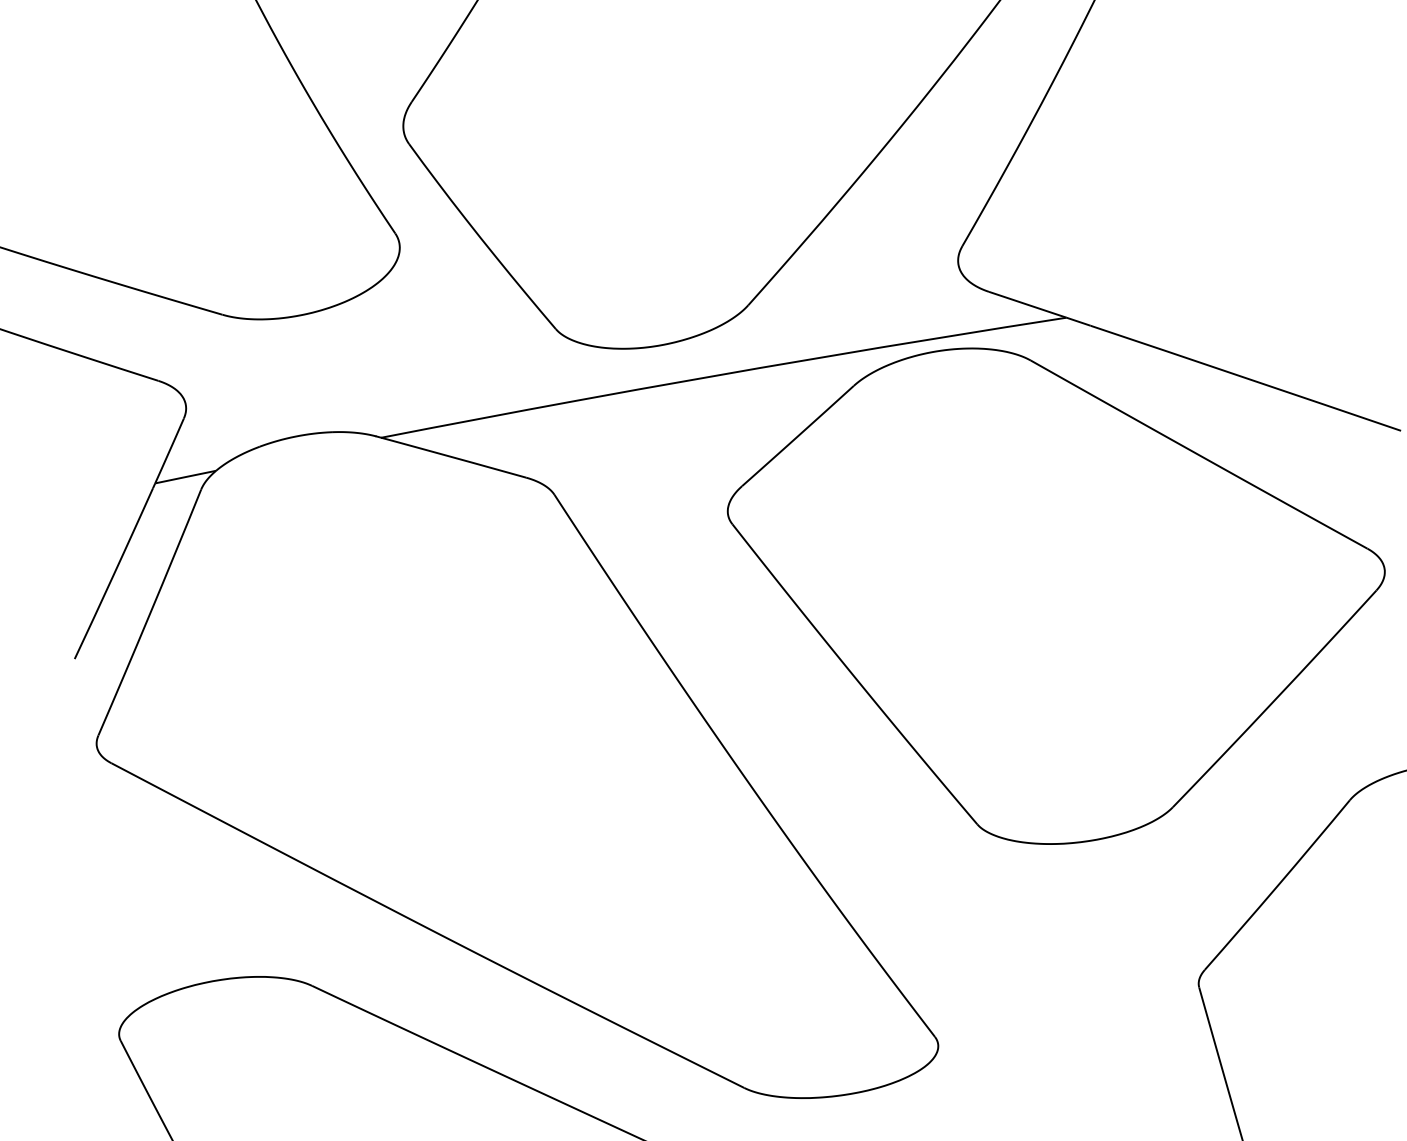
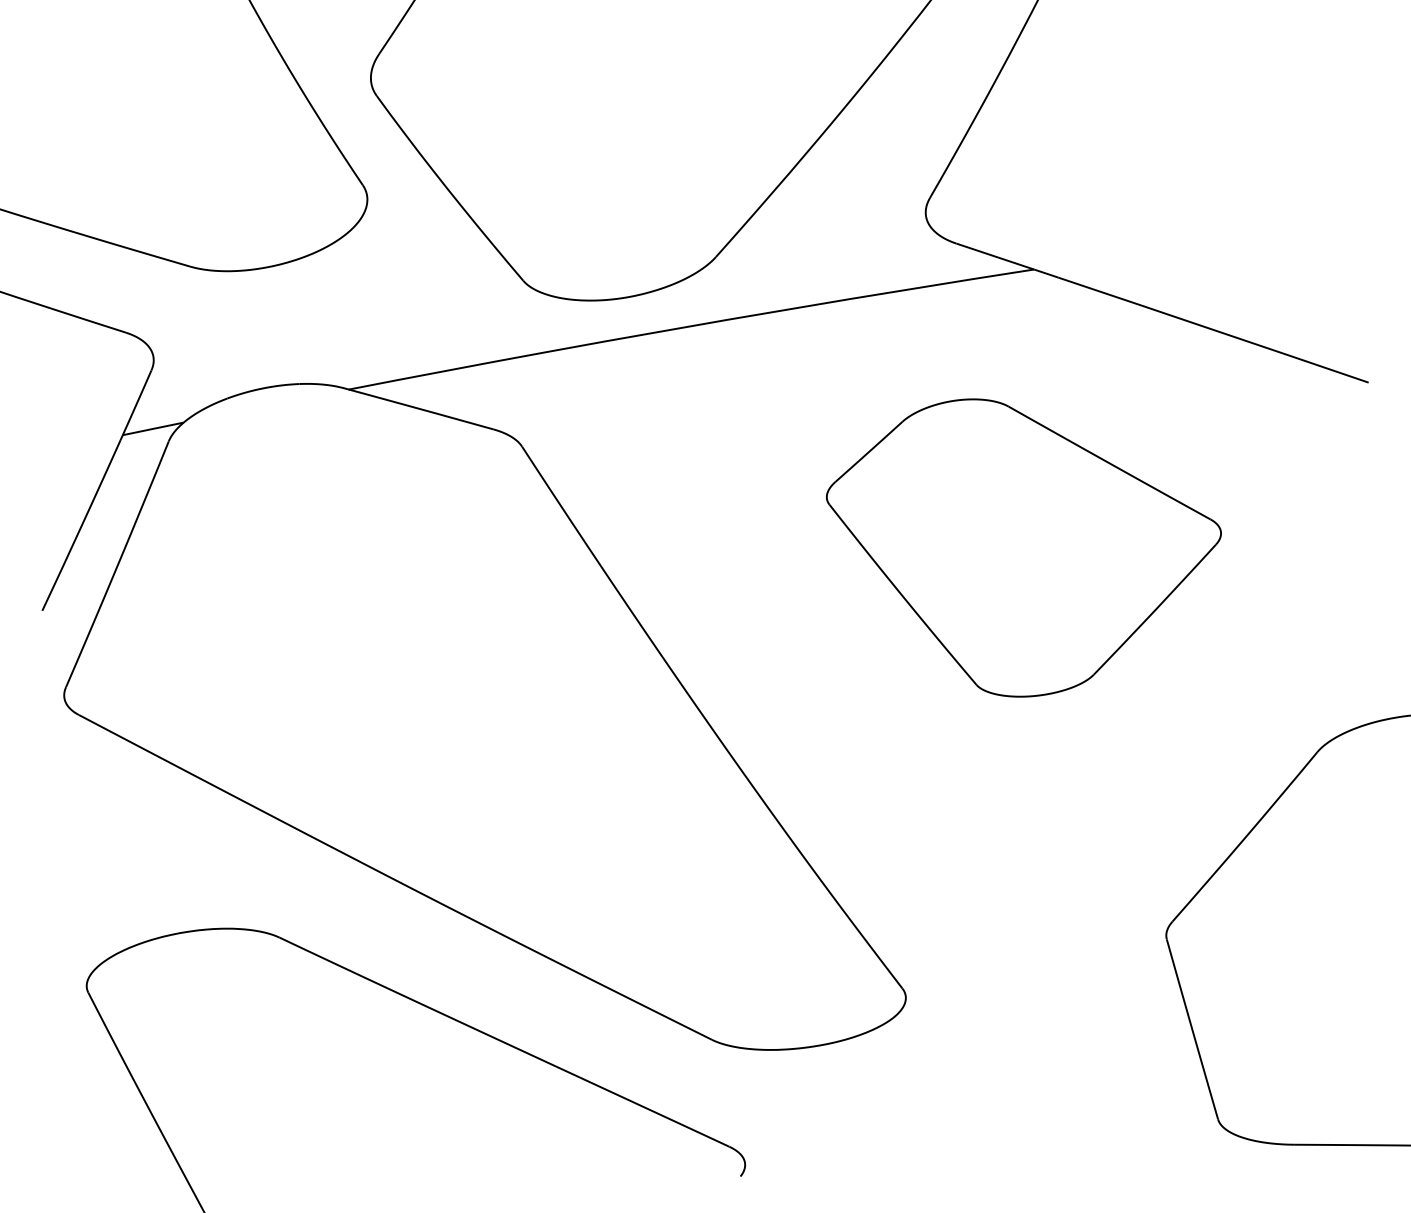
part: (1055, 595) -> (1023, 547), size x0.6

